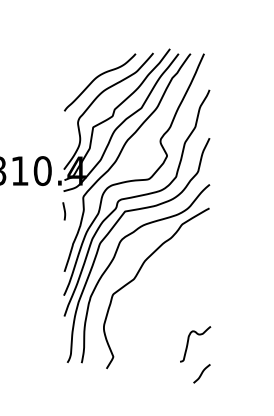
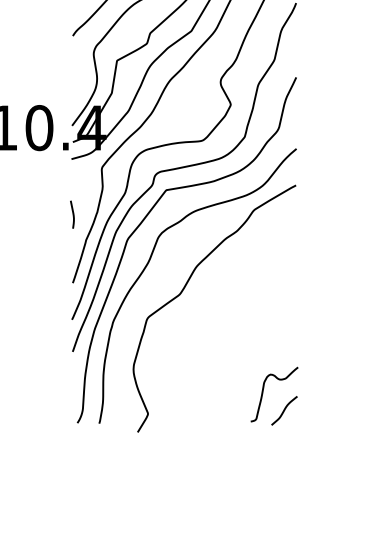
curve: (64, 211) -> (72, 214), moved
curve: (201, 373) -> (283, 410), moved

